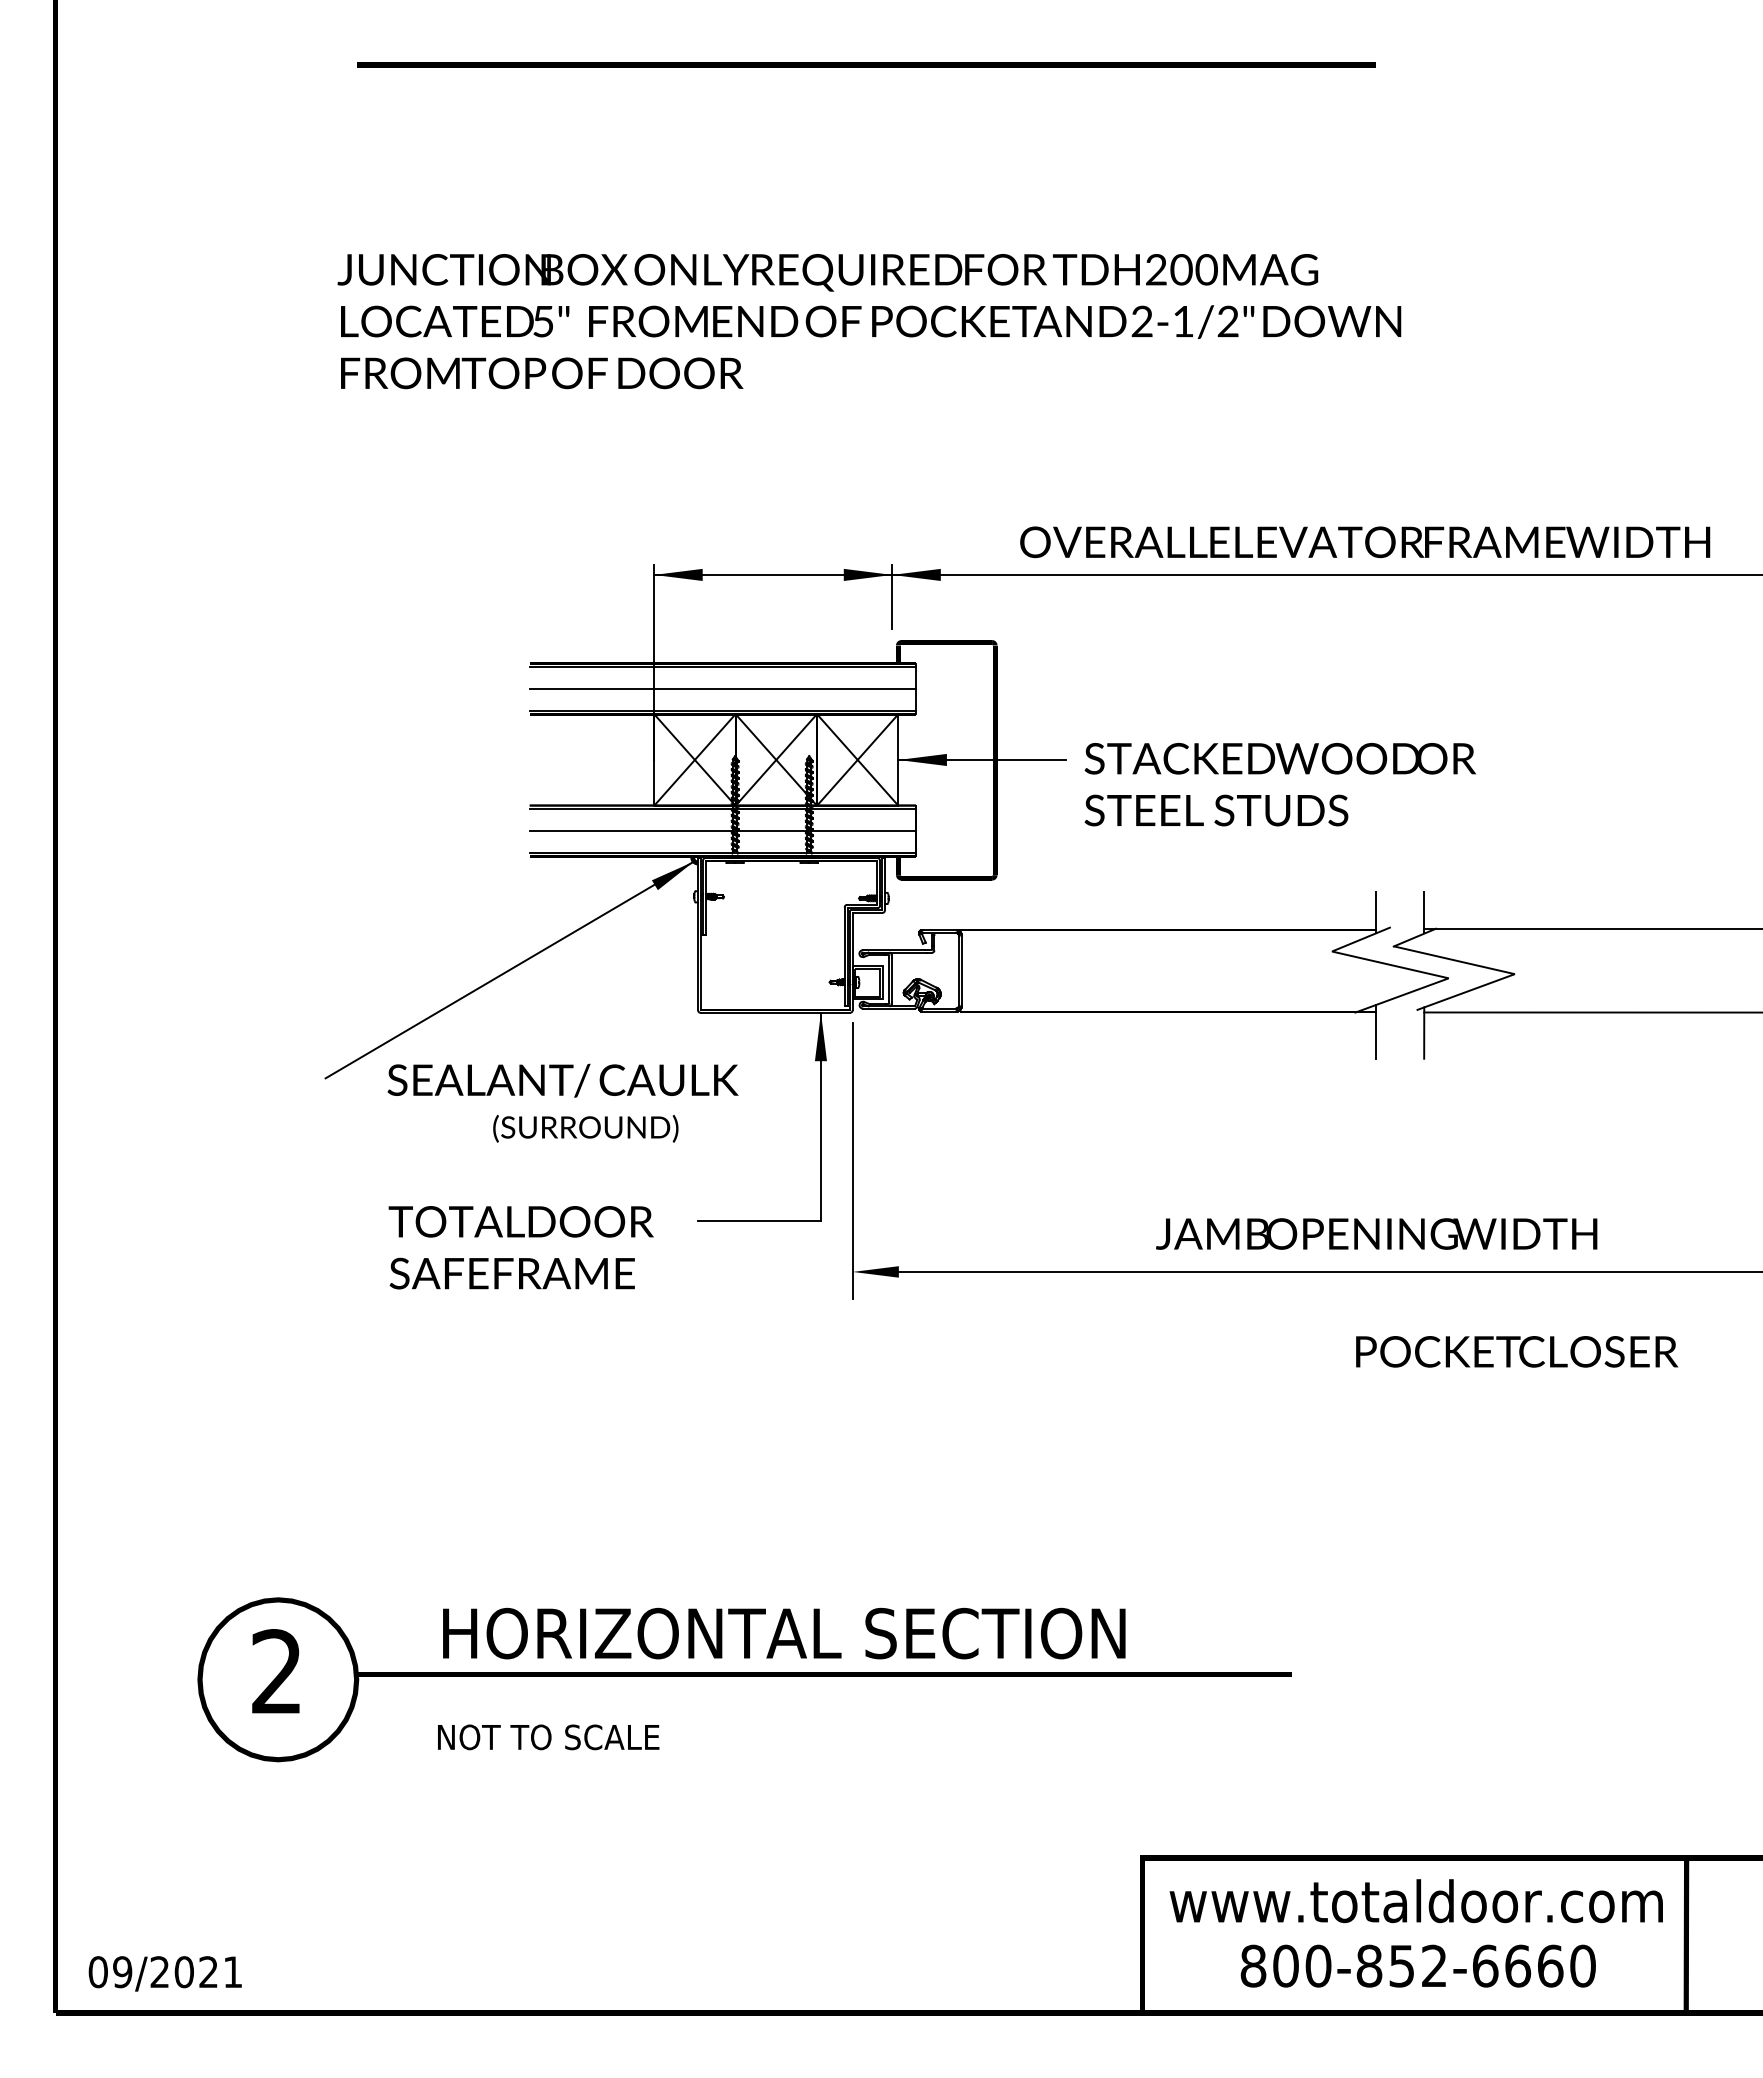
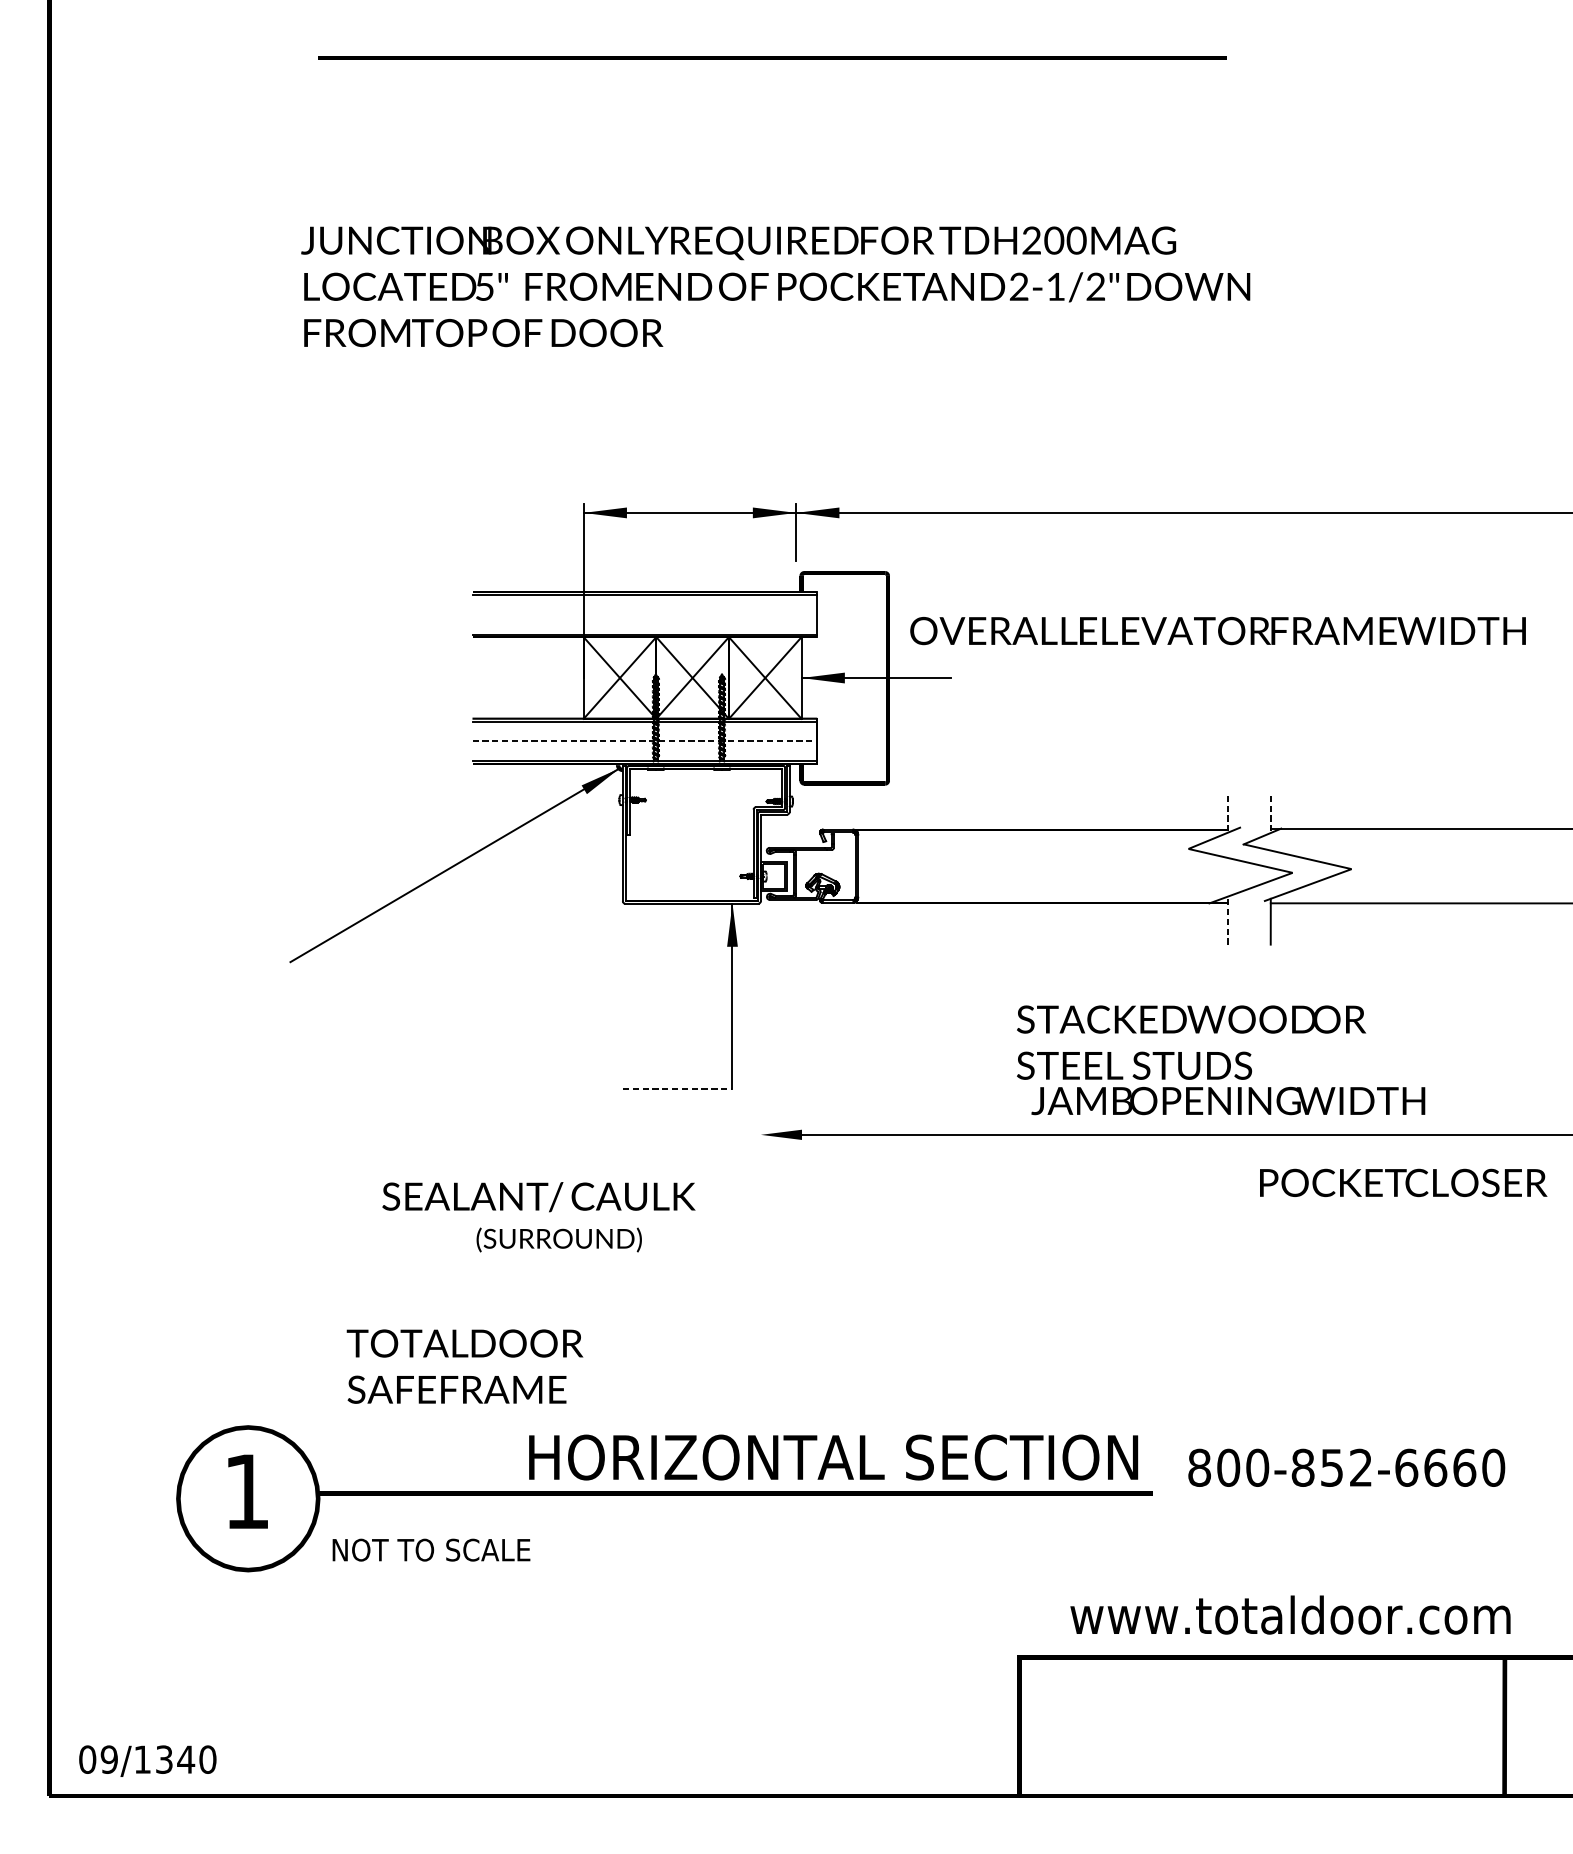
text: (1365, 542) -> (1218, 631), moved
line: (722, 689) -> (644, 615), removed
text: (1279, 784) -> (1190, 1042), moved
line: (723, 830) -> (645, 740), solid -> dashed
line: (1375, 912) -> (1227, 814), solid -> dashed
line: (1424, 912) -> (1271, 814), solid -> dashed
line: (1375, 1031) -> (1227, 920), solid -> dashed
text: (562, 1102) -> (538, 1216), moved
line: (852, 1160) -> (760, 1035), removed
line: (760, 1220) -> (678, 1088), solid -> dashed
text: (520, 1247) -> (464, 1366), moved
text: (1517, 1351) -> (1403, 1182), moved
text: (784, 1633) -> (833, 1457), moved
text: (276, 1671) -> (246, 1491), 2 -> 1
text: (548, 1737) -> (431, 1550), moved
text: (1415, 1901) -> (1289, 1615), moved
text: (1417, 1965) -> (1345, 1467), moved
text: (196, 1972) -> (175, 1759), 09/2021 -> 09/1340

